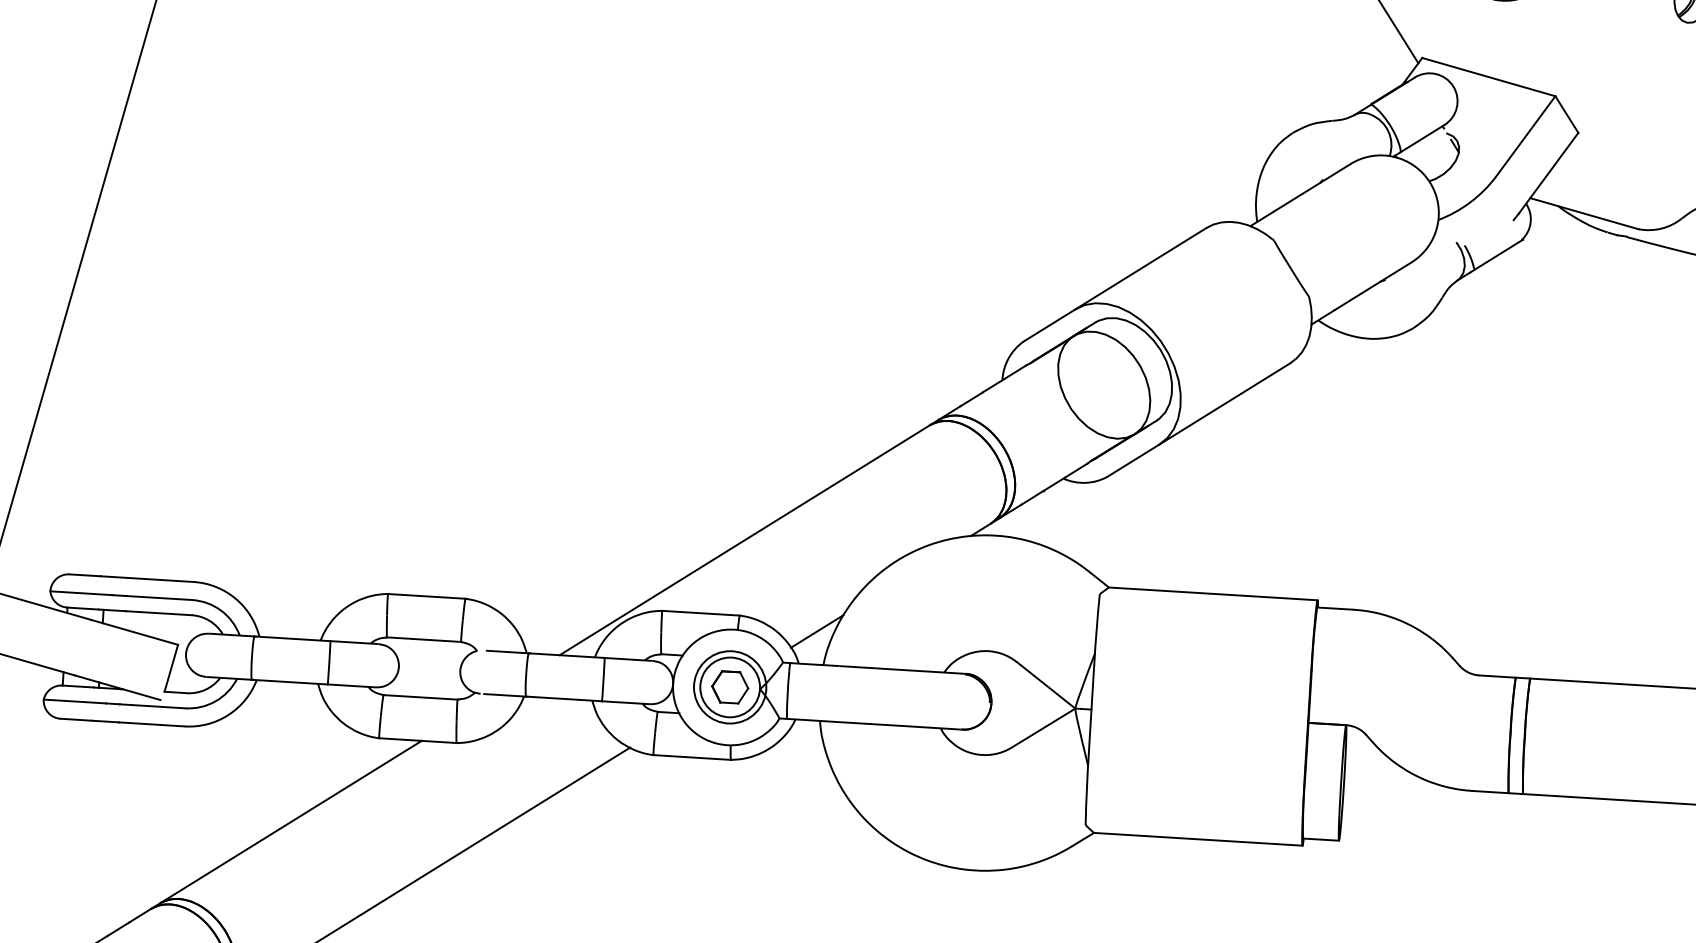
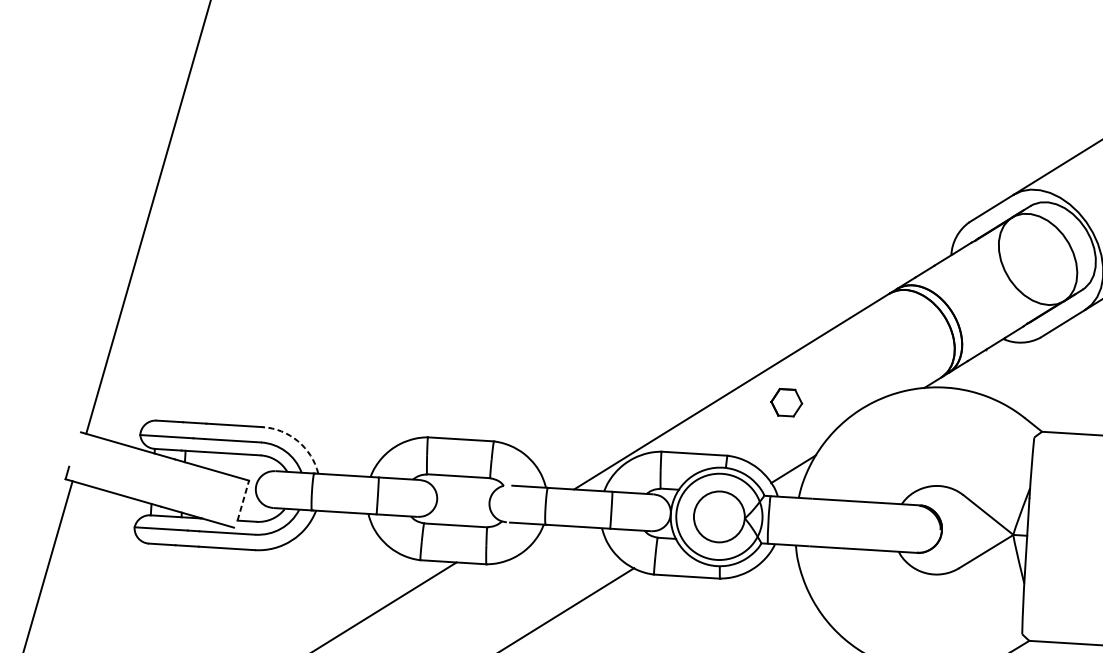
arc: (235, 598) -> (297, 441), solid -> dashed
line: (171, 667) -> (243, 499), solid -> dashed
circle: (730, 687) -> (719, 516), size x1.4
part: (730, 687) -> (786, 402), moved

